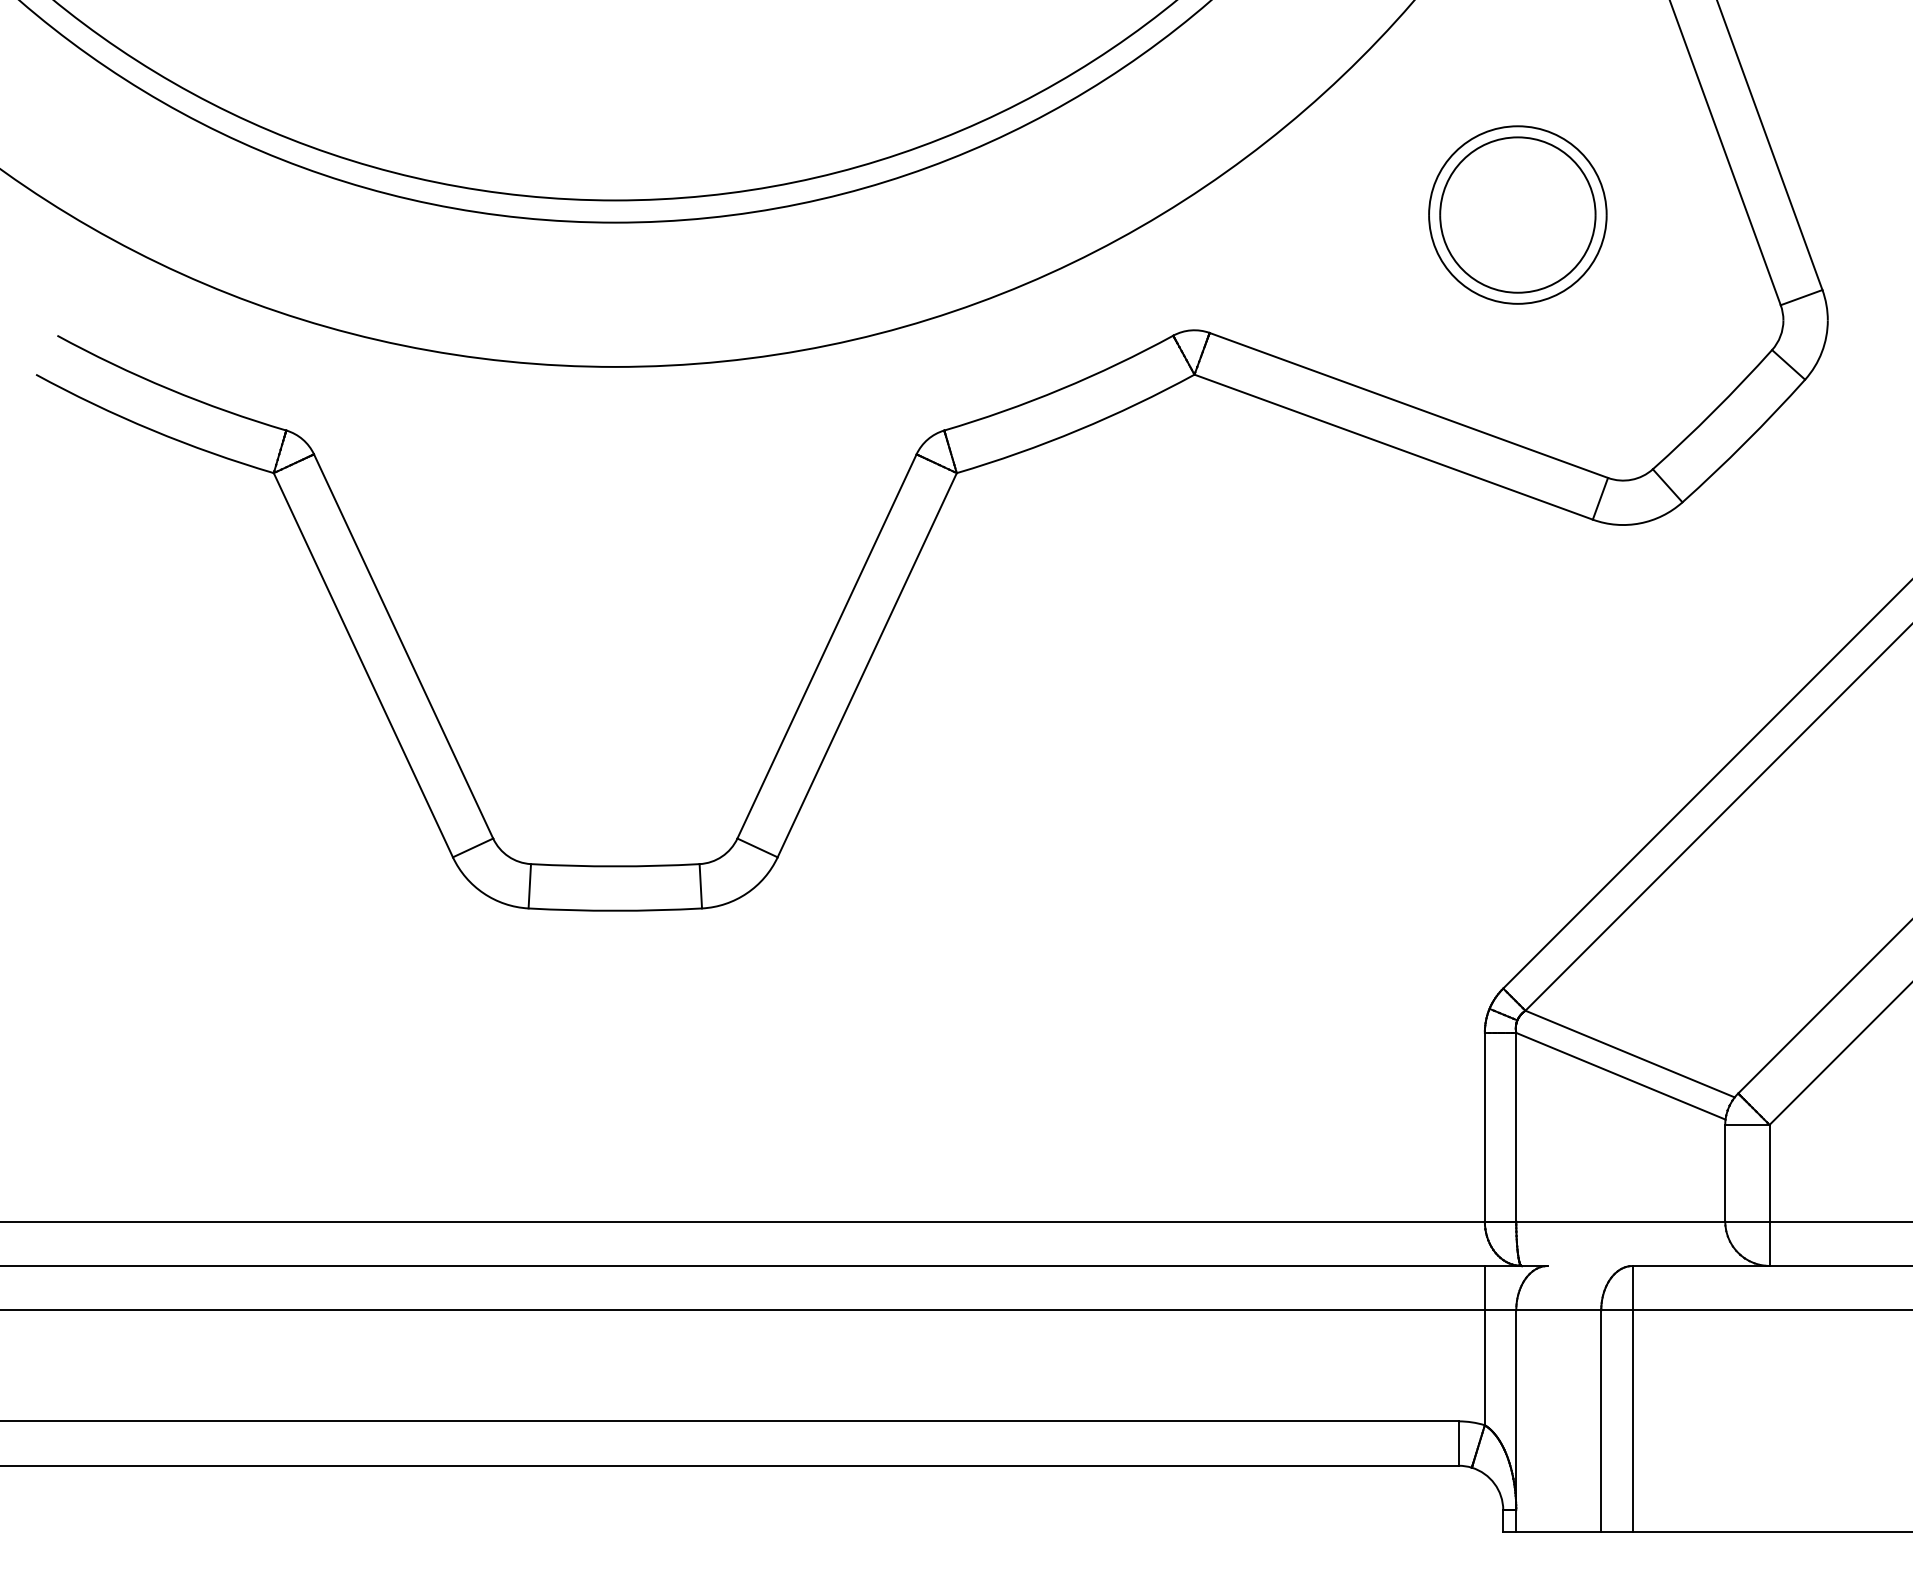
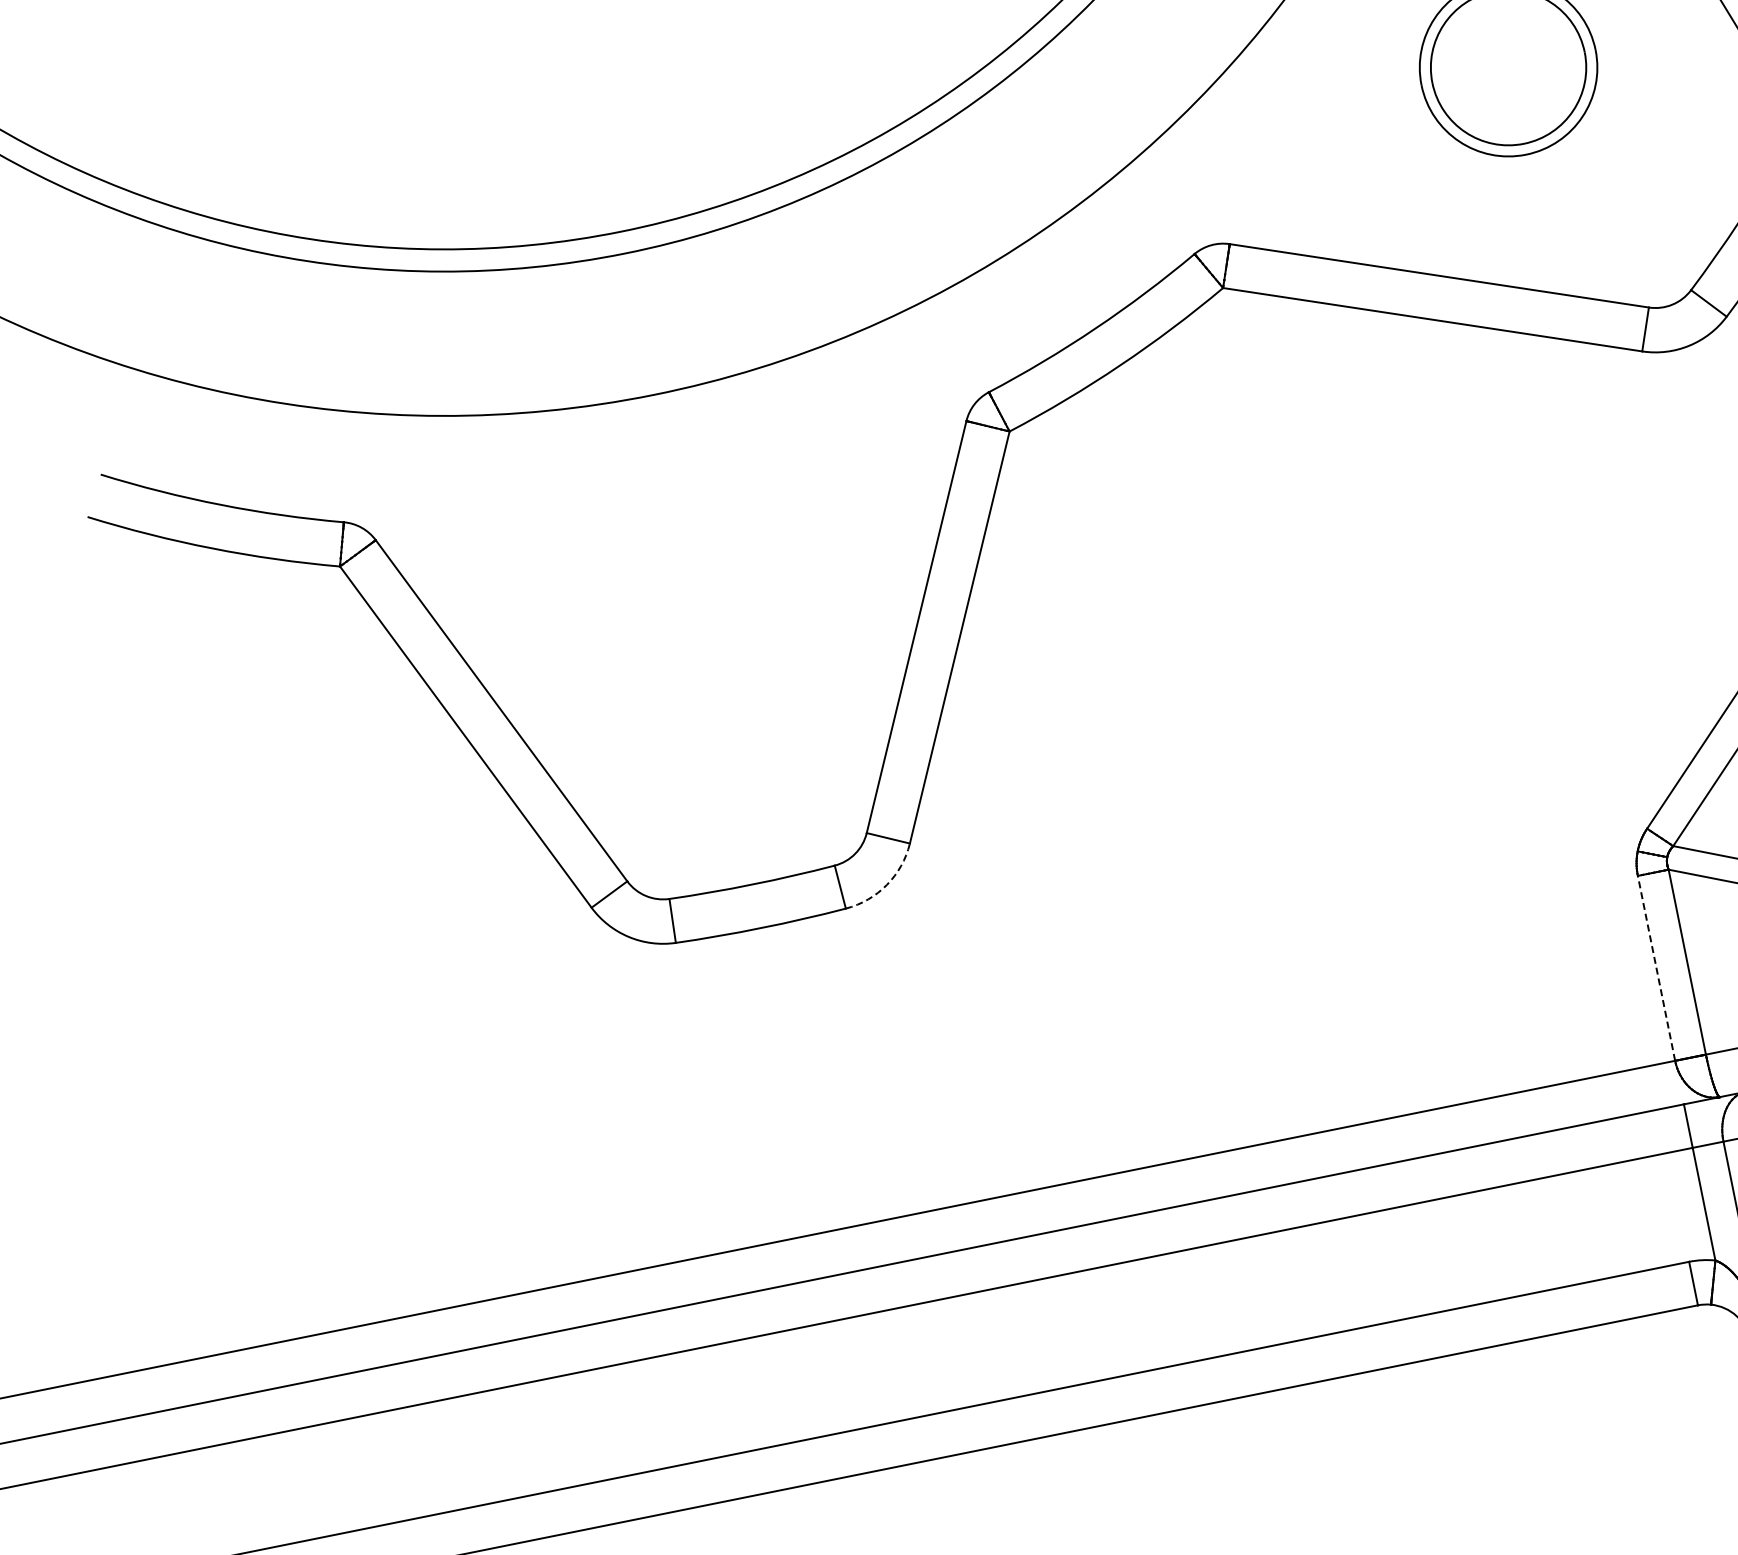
arc: (746, 893) -> (886, 885), solid -> dashed
line: (1484, 1126) -> (1656, 967), solid -> dashed

